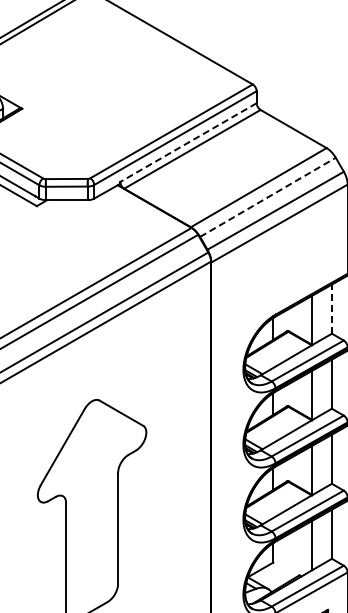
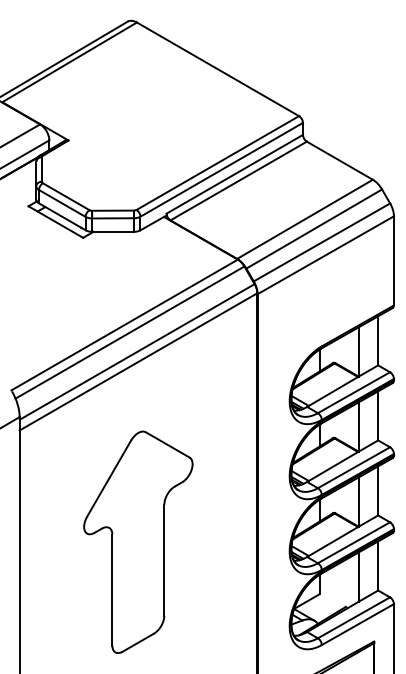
line: (188, 142) -> (234, 174), dashed -> solid
line: (268, 197) -> (314, 229), dashed -> solid
line: (332, 308) -> (378, 340), dashed -> solid

